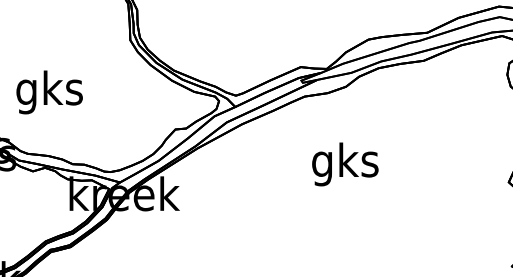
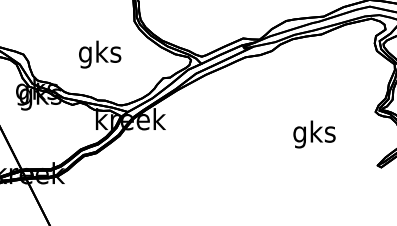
text: (50, 92) -> (100, 54), moved
text: (345, 164) -> (314, 134), moved

